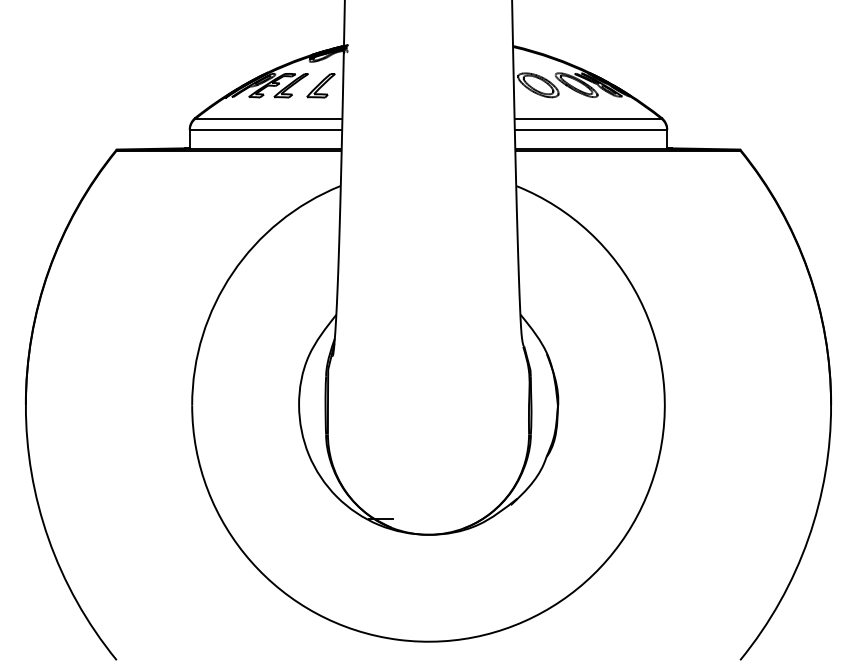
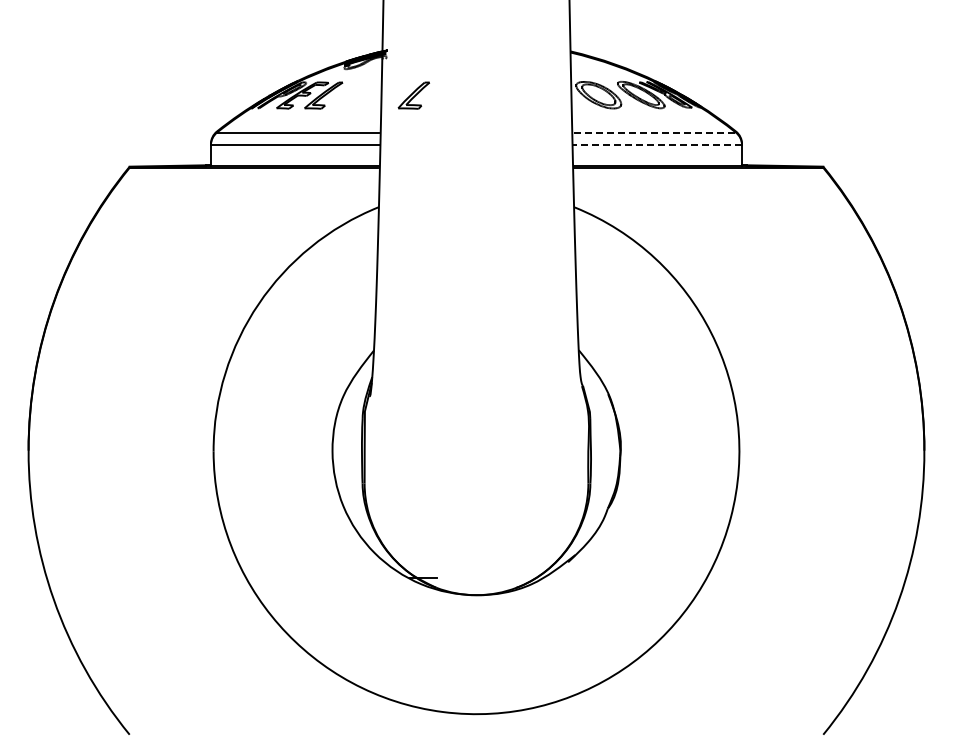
part: (320, 85) -> (413, 95), moved
line: (589, 118) -> (655, 132), solid -> dashed
line: (591, 130) -> (657, 145), solid -> dashed

